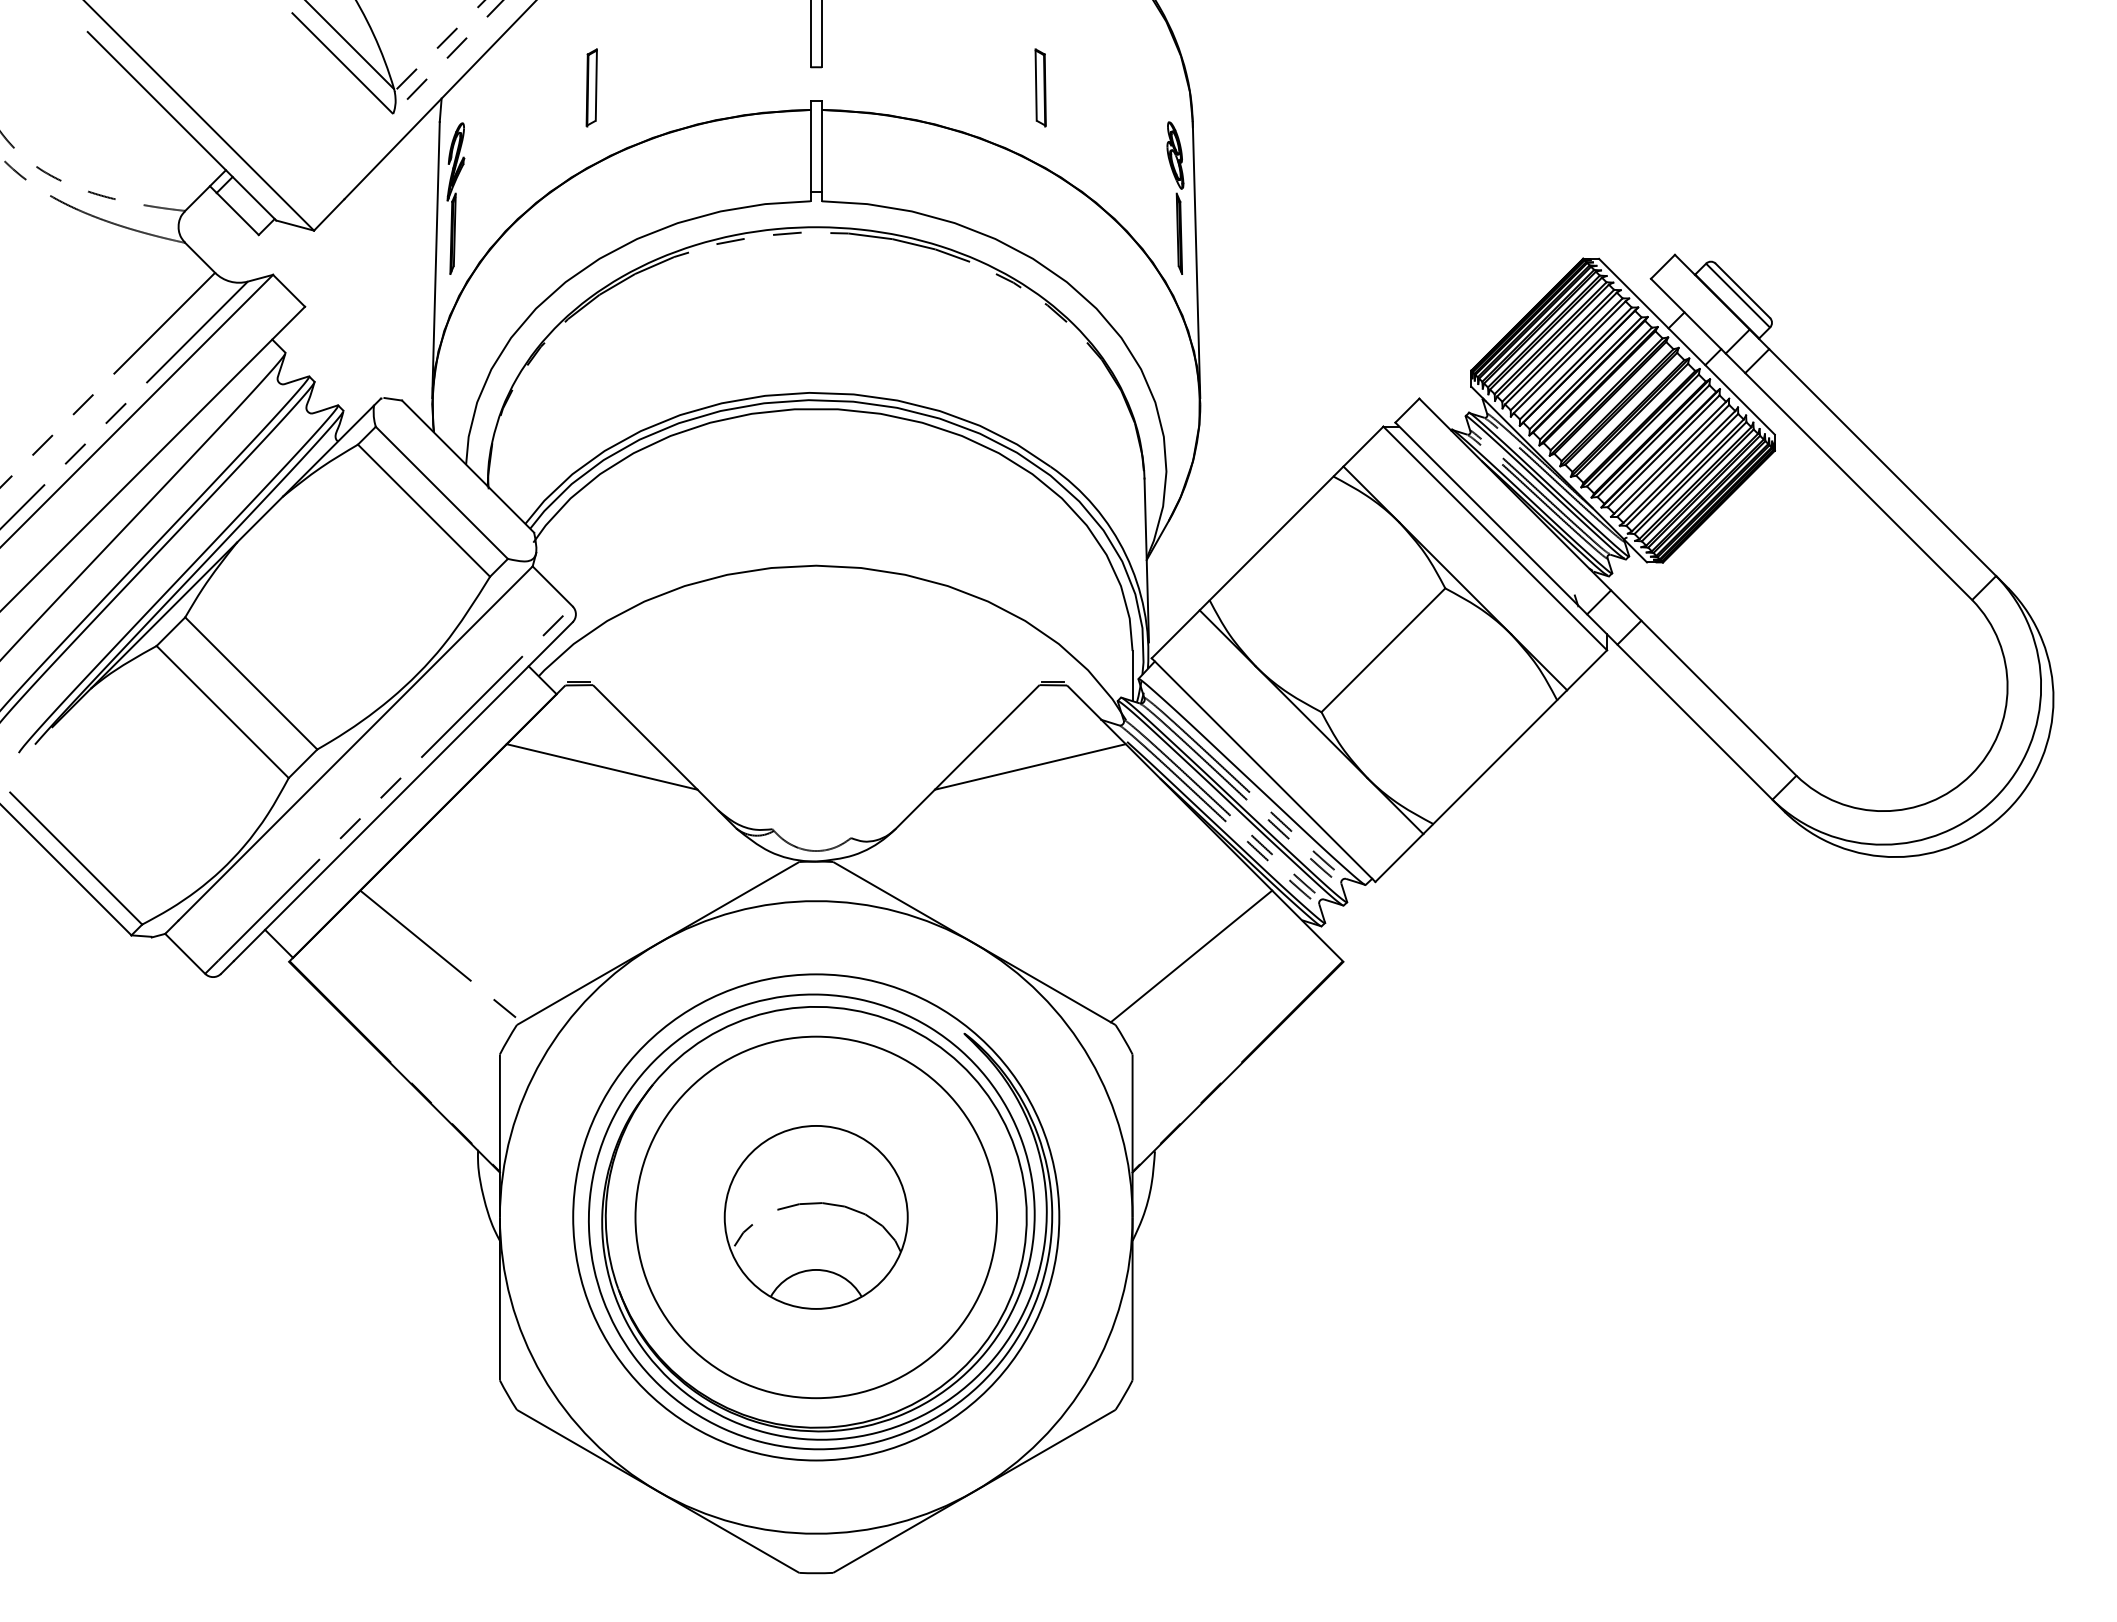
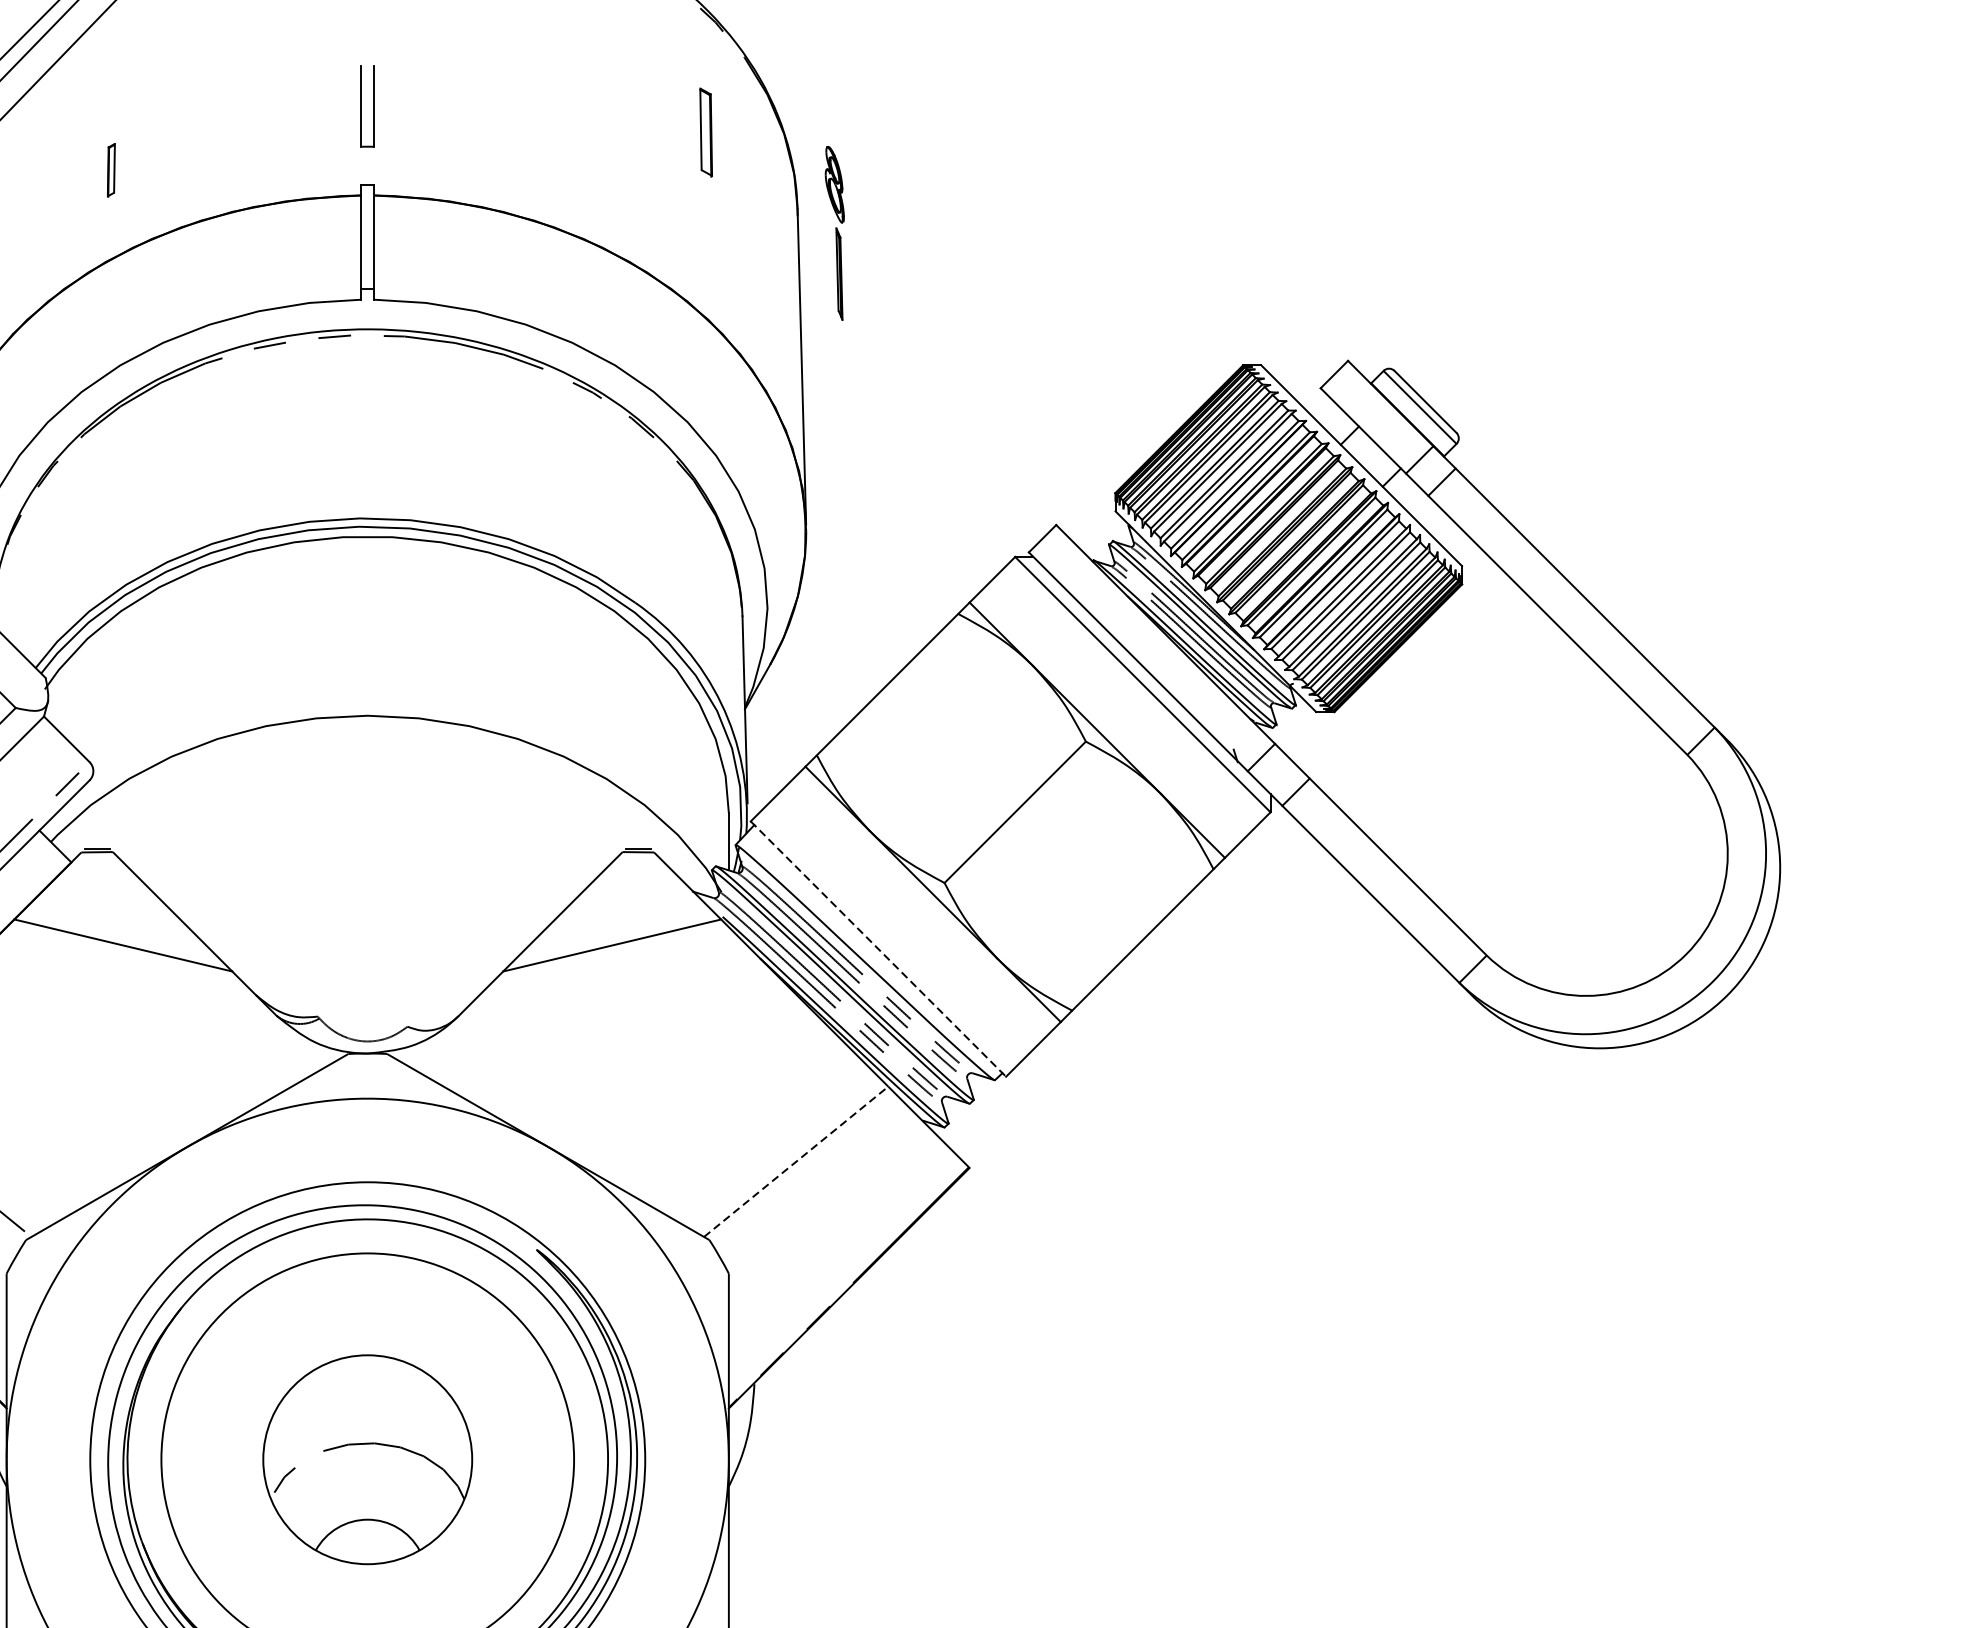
part: (591, 87) -> (111, 169), size x0.6
part: (1040, 87) -> (705, 132), moved
part: (1175, 197) -> (834, 232), moved
line: (1263, 770) -> (878, 949), solid -> dashed
line: (1191, 956) -> (796, 1161), solid -> dashed

